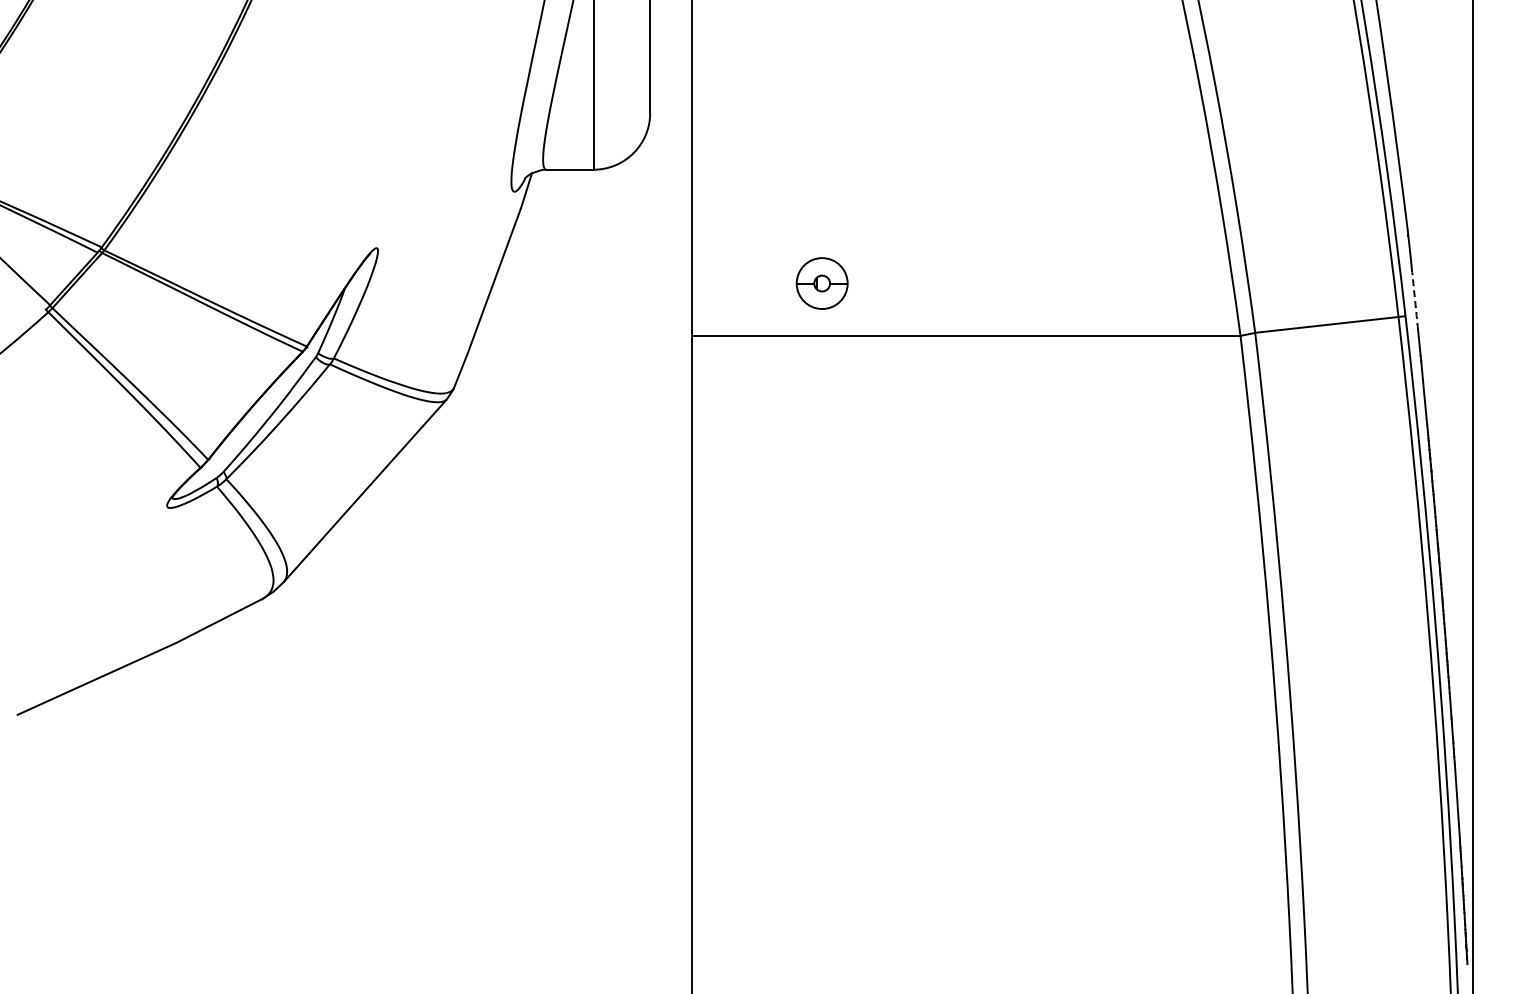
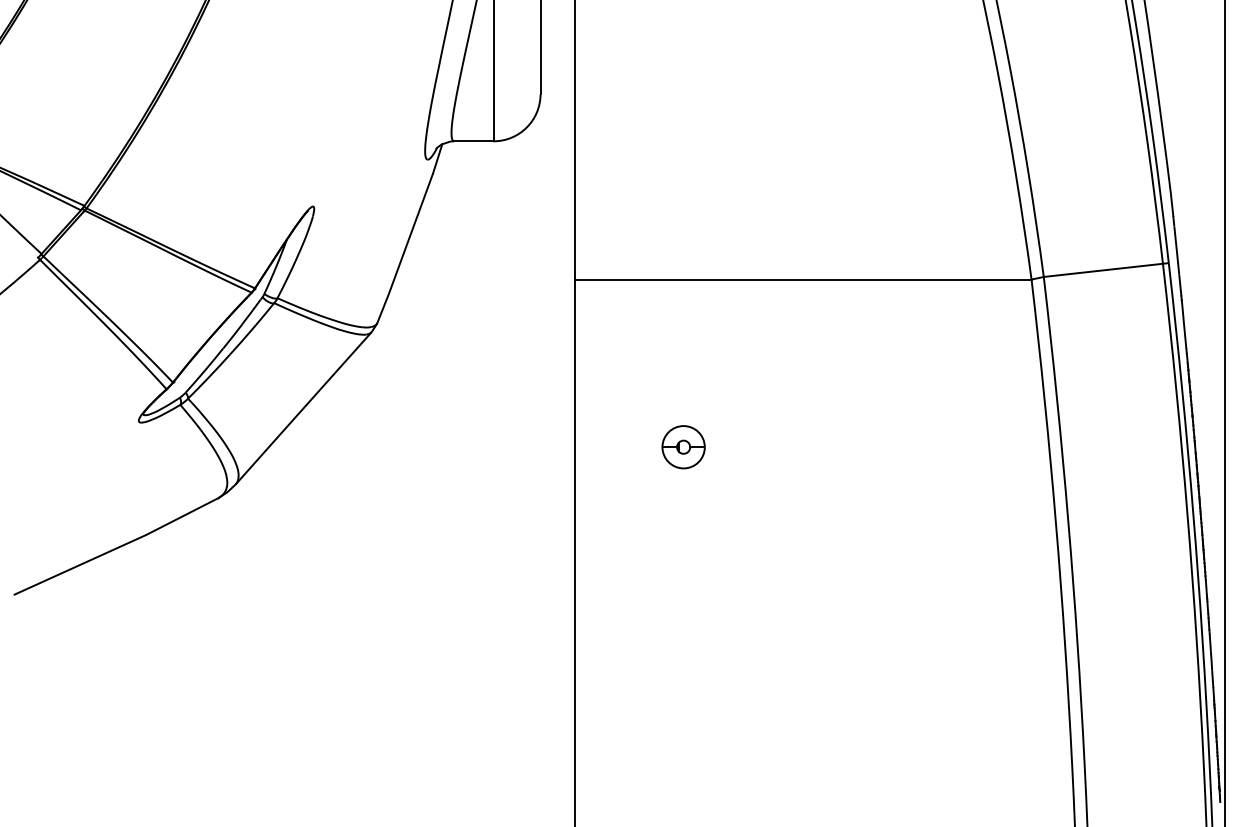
part: (821, 283) -> (683, 447), moved
arc: (1415, 301) -> (1177, 250), dashed -> solid

